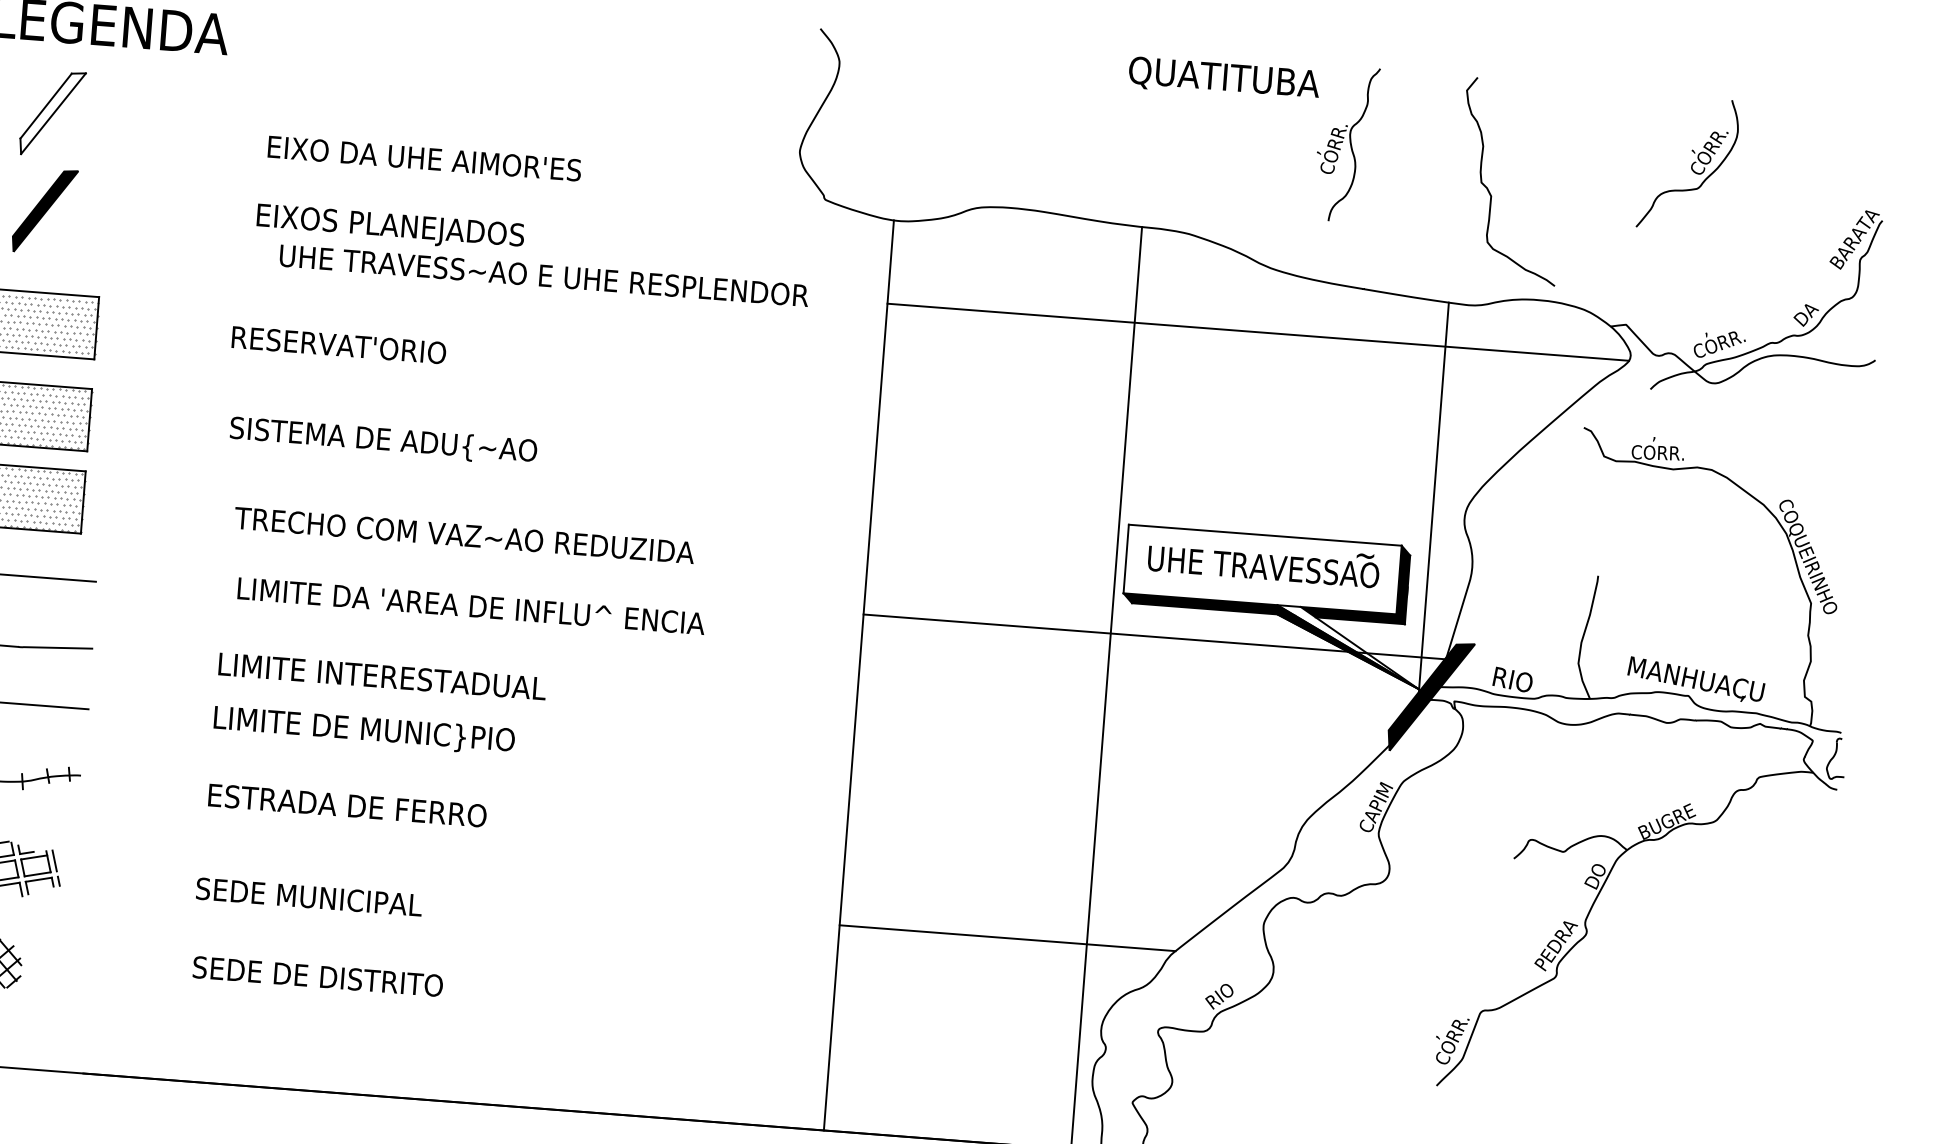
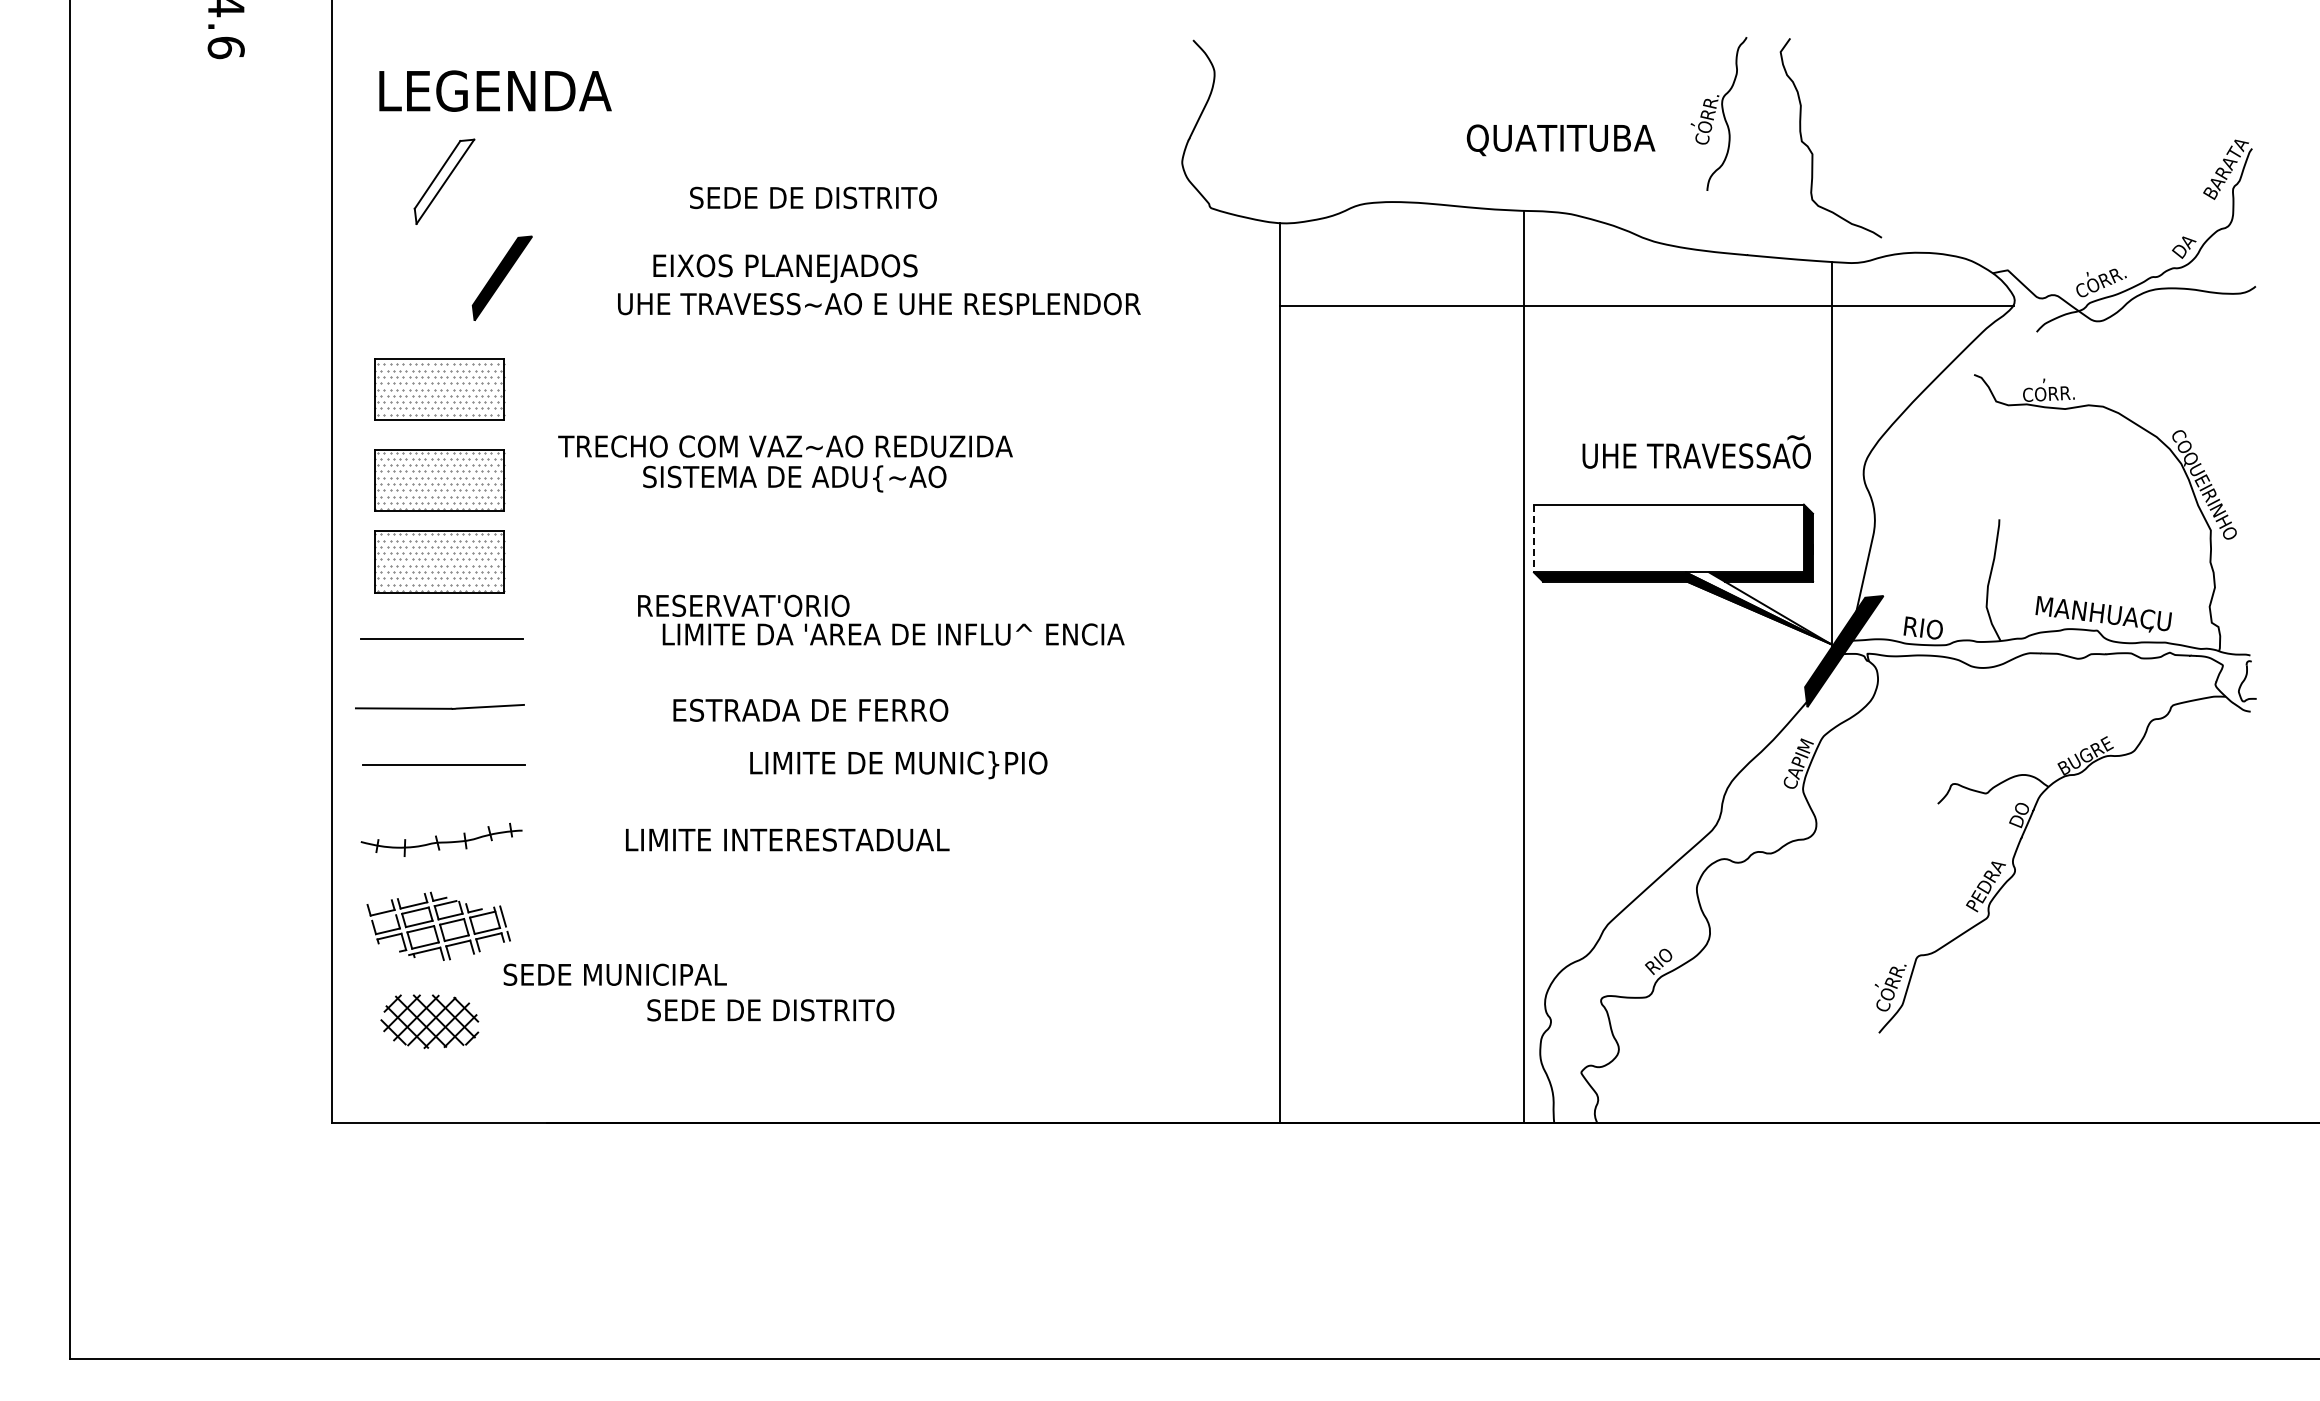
text: (1223, 79) -> (1560, 140), moved
text: (424, 158) -> (813, 197), EIXO DA UHE AIMOR'ES -> SEDE DE DISTRITO
part: (1687, 163) -> (2056, 107), removed
curve: (1489, 190) -> (1810, 148), moved
part: (44, 210) -> (501, 277), moved
text: (544, 276) -> (879, 304), moved
text: (338, 344) -> (743, 605), moved
text: (464, 535) -> (785, 446), moved
line: (1125, 558) -> (1533, 538), solid -> dashed
text: (1263, 562) -> (1696, 451), moved
line: (1154, 636) -> (1567, 612), removed
text: (382, 675) -> (811, 709), LIMITE INTERESTADUAL -> ESTRADA DE FERRO
text: (364, 731) -> (898, 765), moved
text: (348, 805) -> (787, 839), ESTRADA DE FERRO -> LIMITE INTERESTADUAL
text: (308, 896) -> (614, 974), moved
line: (1007, 938) -> (1445, 920), removed

